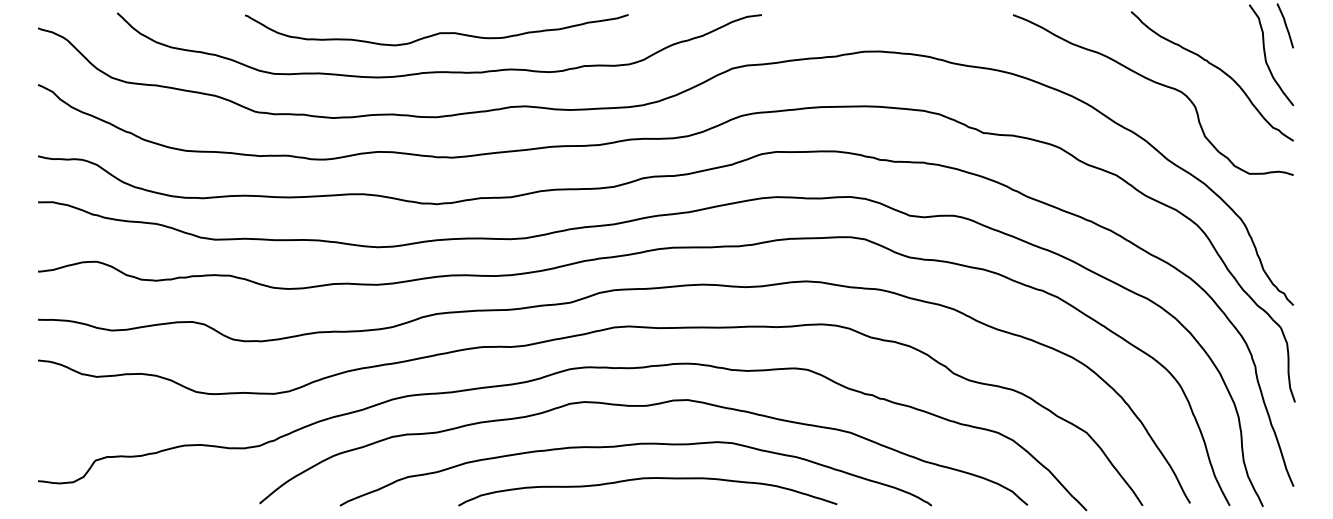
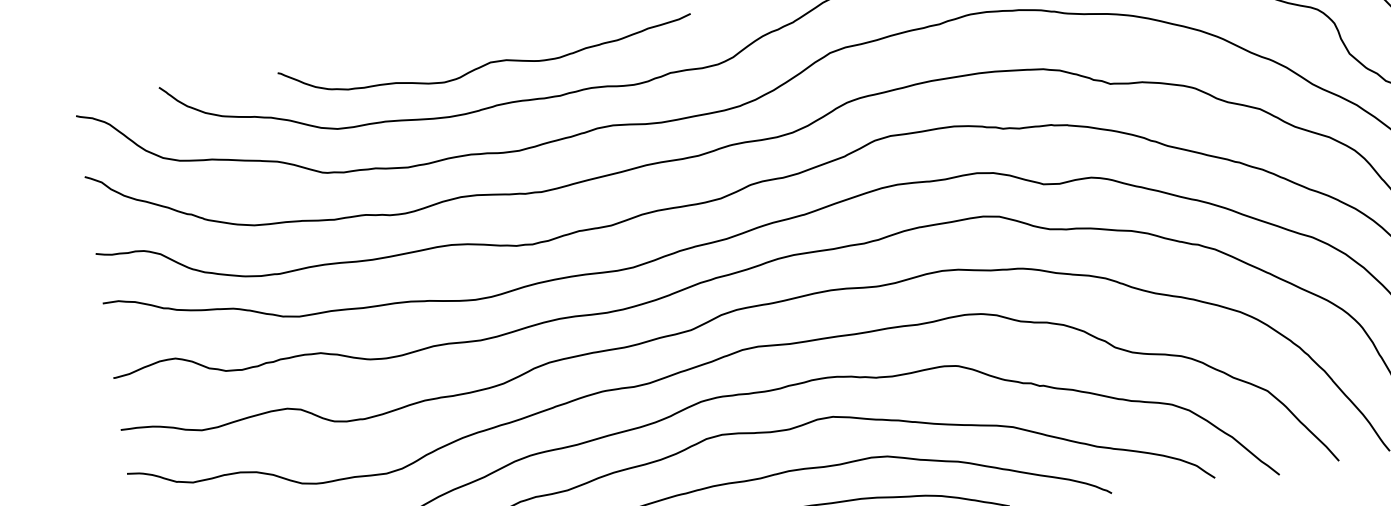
curve: (438, 32) -> (488, 61), moved

